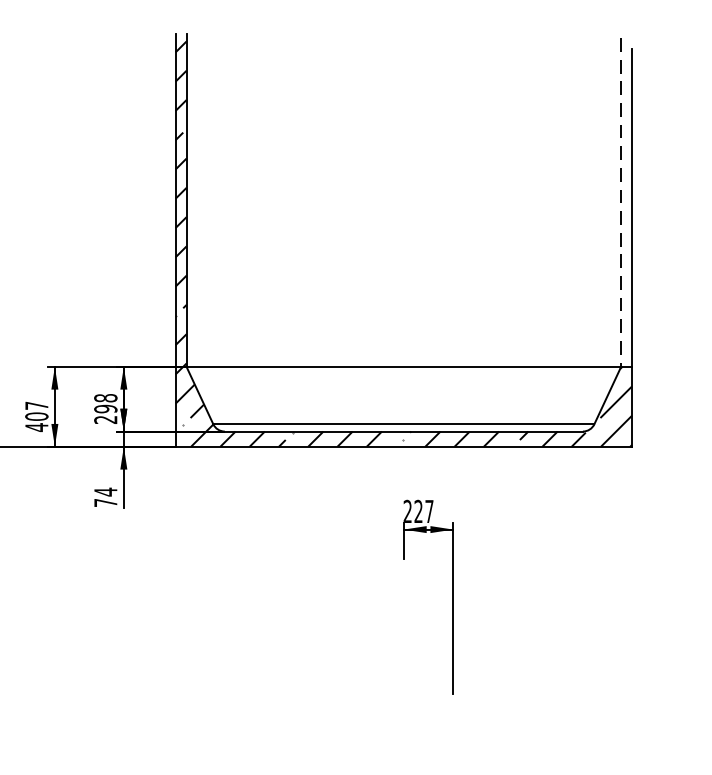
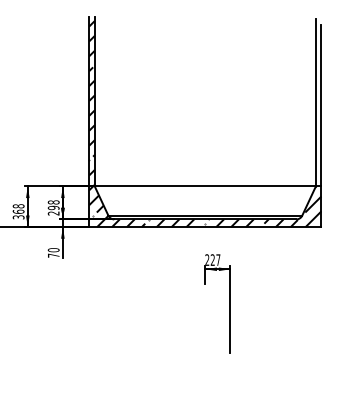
line: (620, 201) -> (315, 102), dashed -> solid
text: (36, 416) -> (18, 211), 407 -> 368
text: (105, 492) -> (53, 250), 74 -> 70

